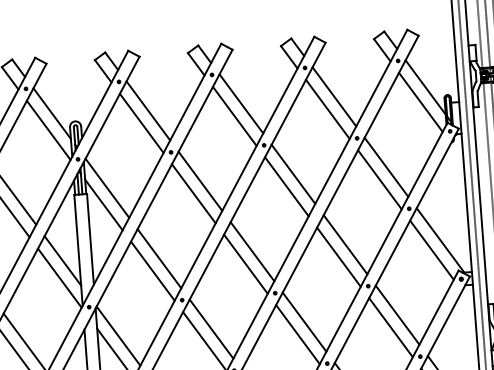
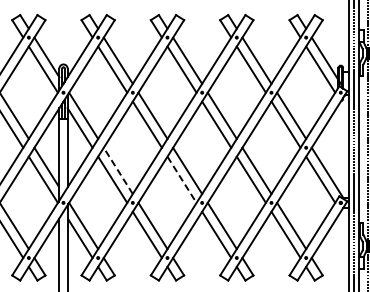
line: (159, 258) -> (118, 170), solid -> dashed
line: (246, 265) -> (182, 180), solid -> dashed

